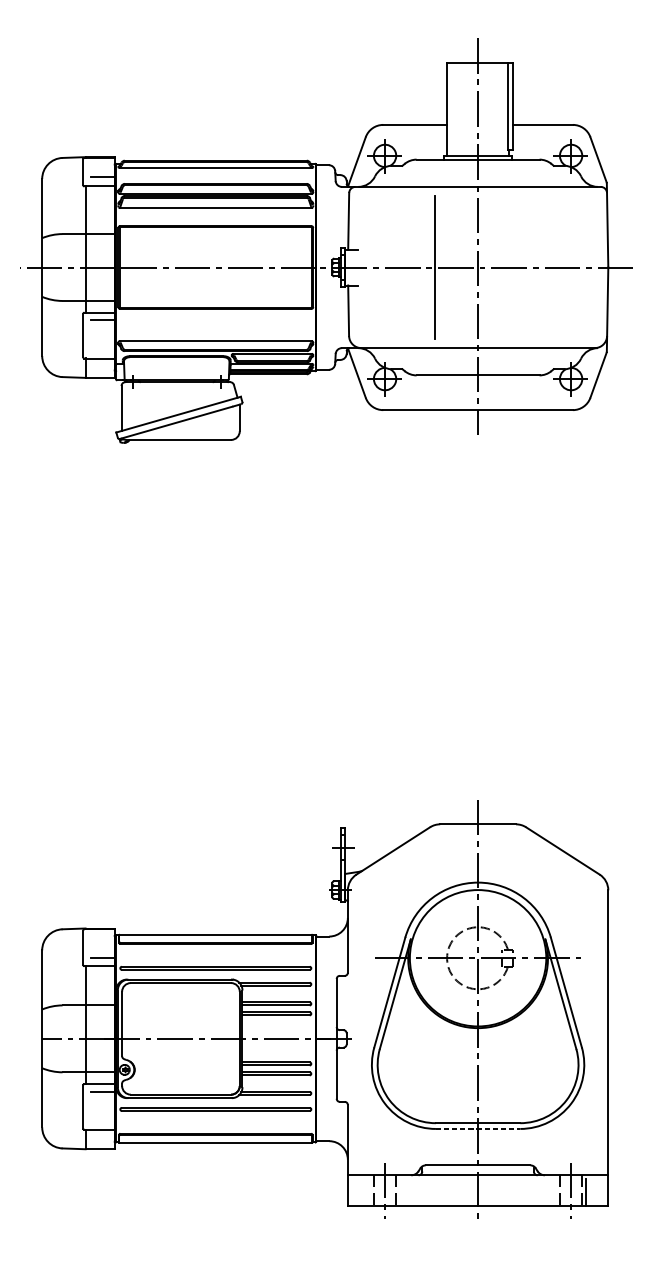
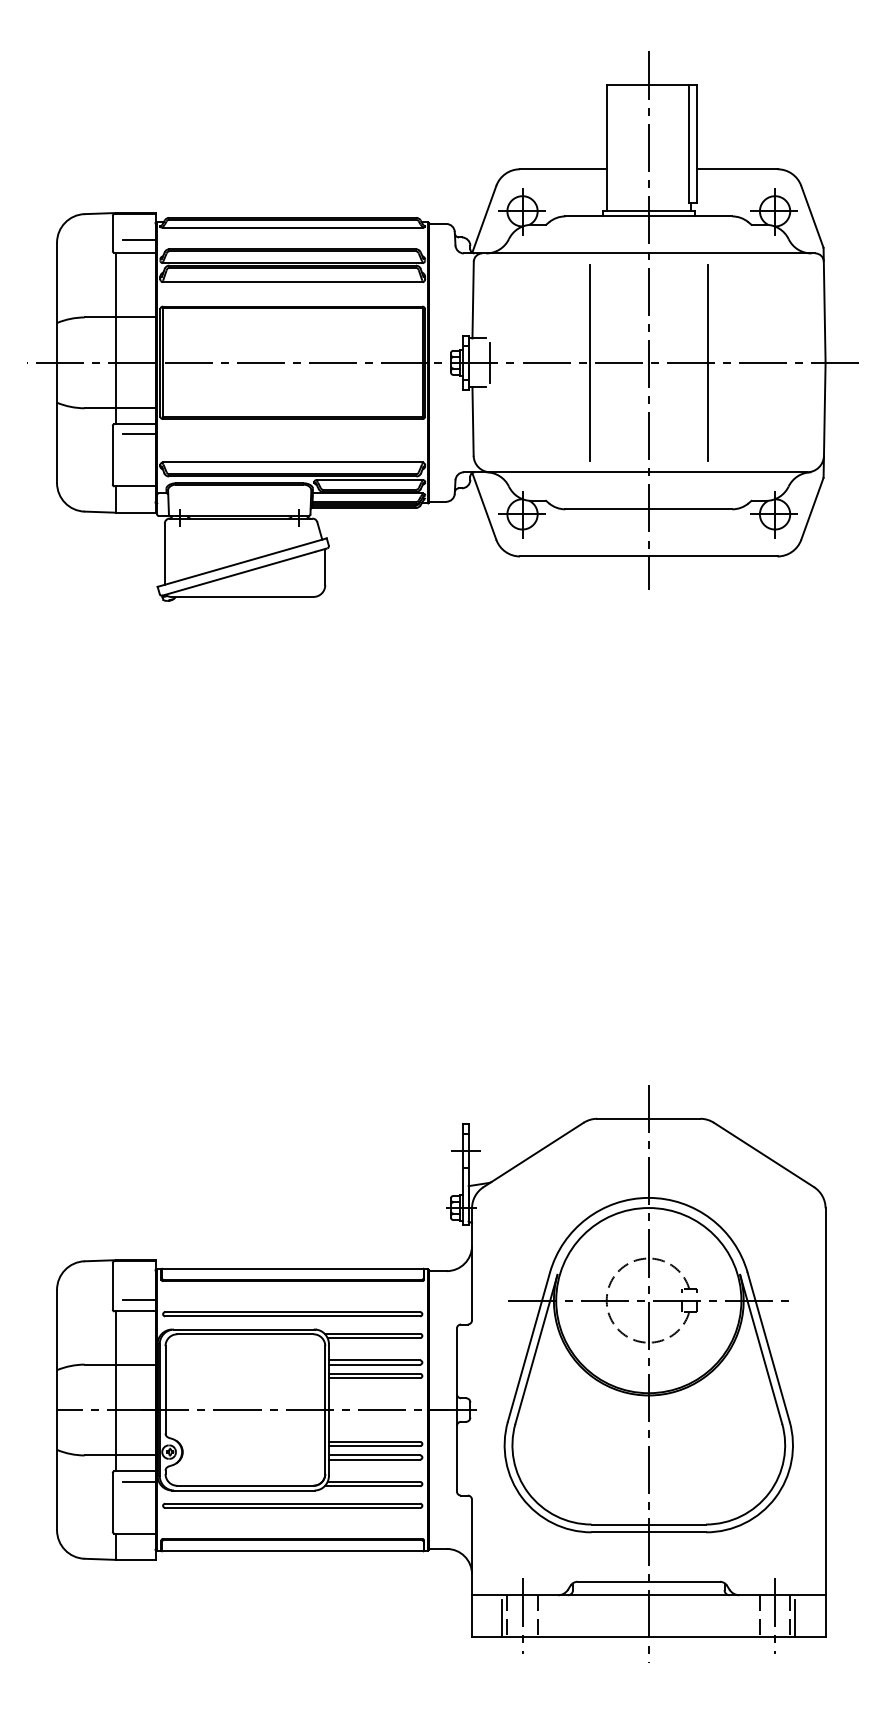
line: (361, 267) -> (490, 362), added
line: (521, 267) -> (707, 362), added
line: (478, 1129) -> (649, 1532), dashed -> solid
line: (370, 1192) -> (502, 1618), added

